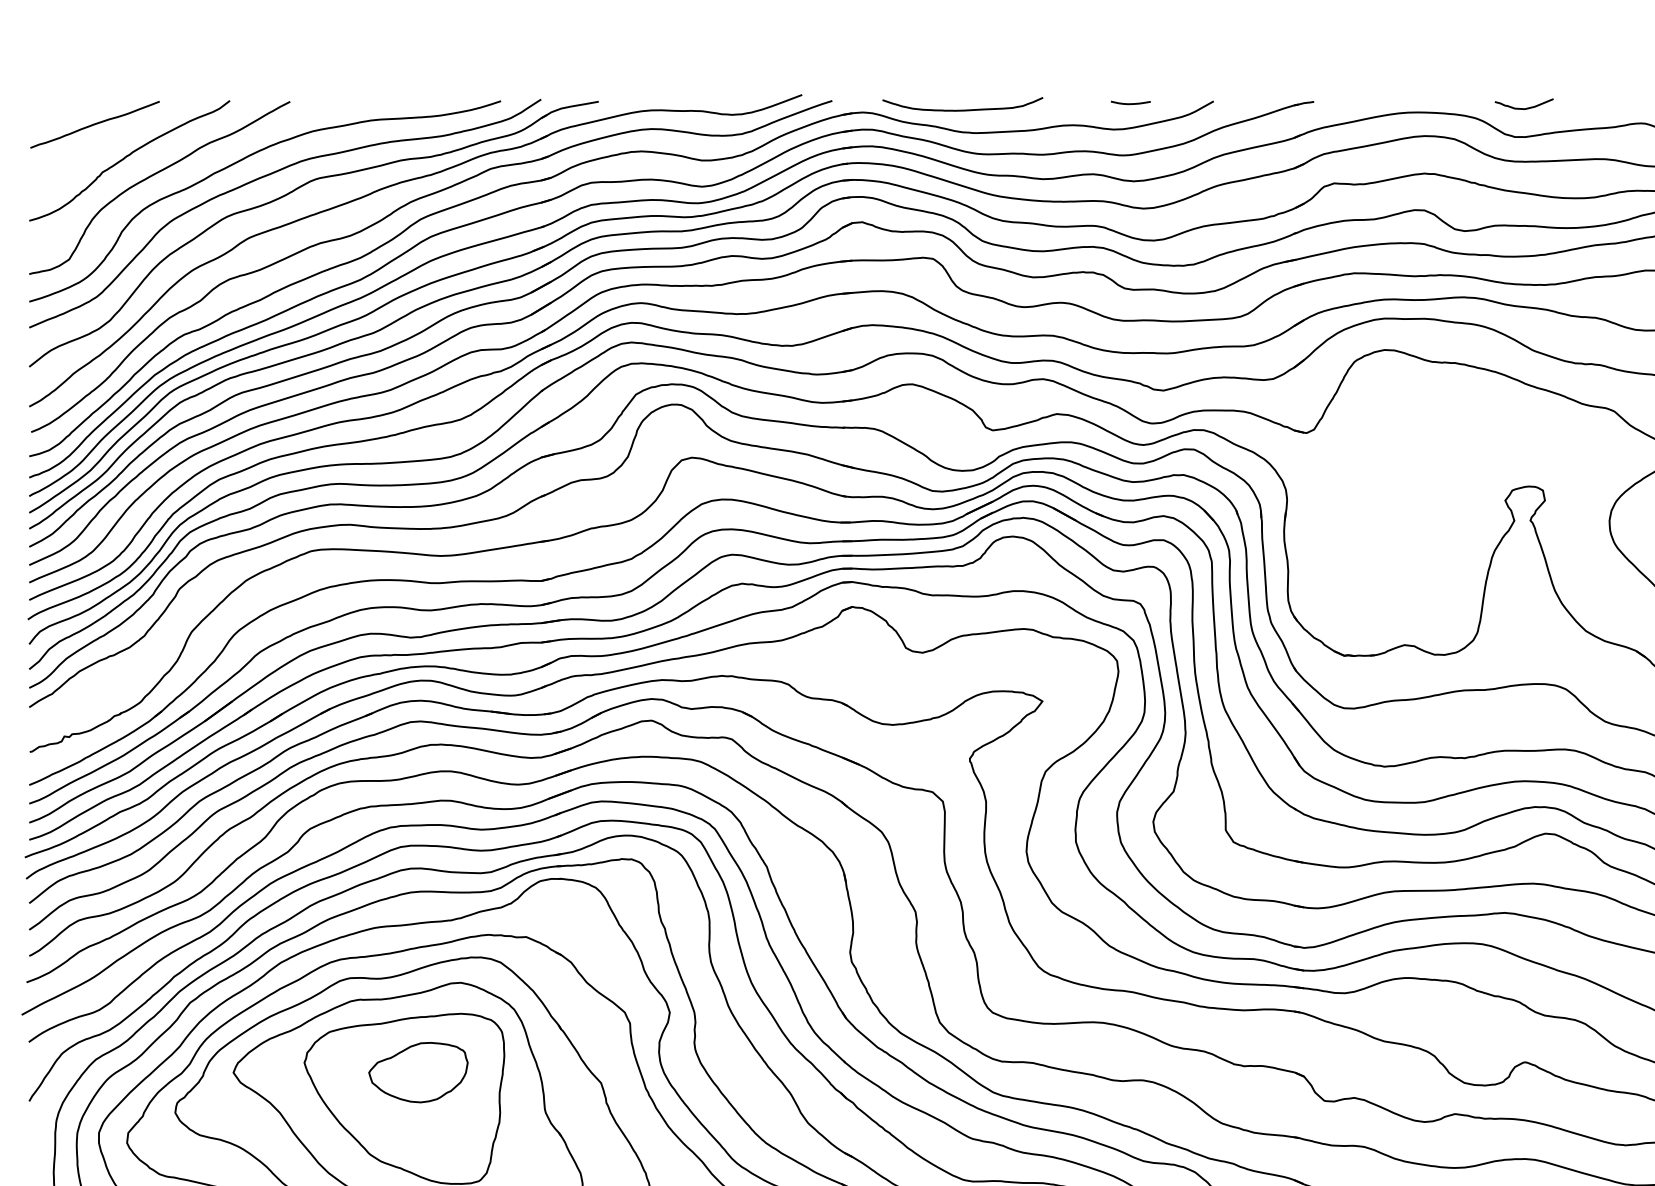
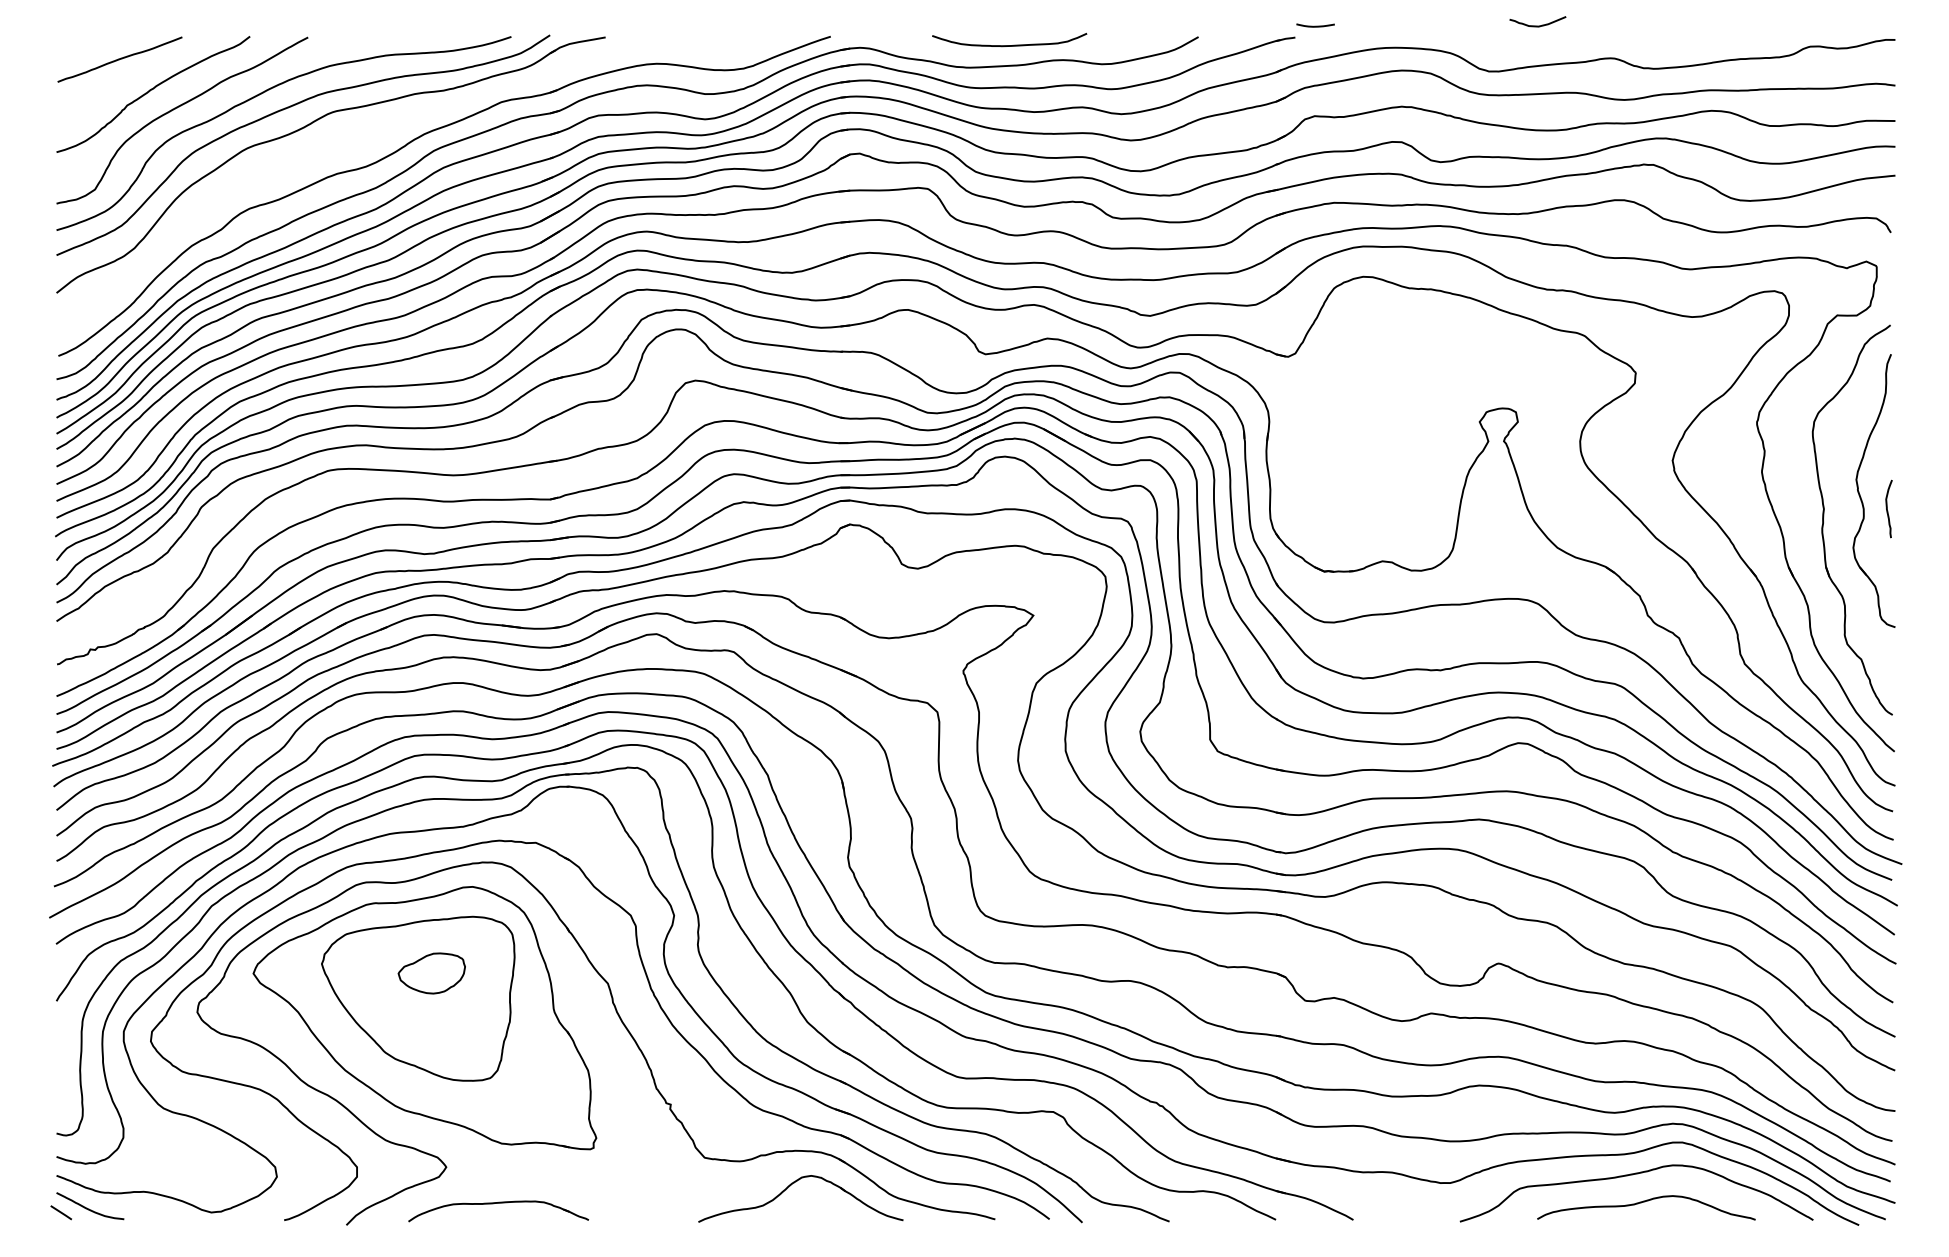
curve: (1130, 102) -> (1315, 25), moved
curve: (1523, 108) -> (1537, 25), moved
curve: (962, 110) -> (1009, 45), moved
part: (395, 185) -> (409, 118), removed
part: (418, 1072) -> (431, 973), size x0.7

